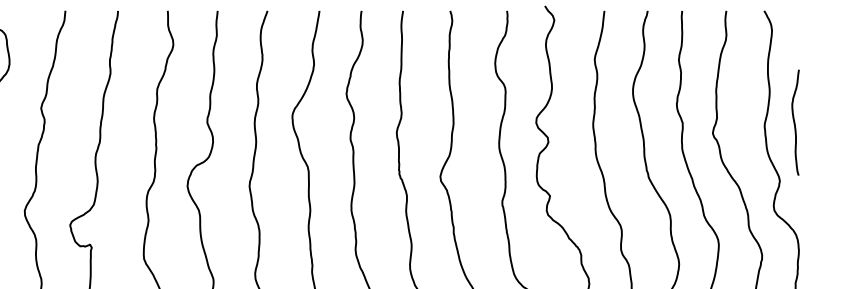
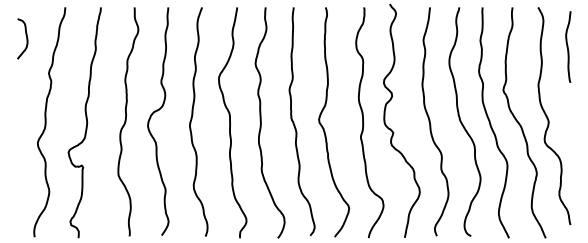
curve: (795, 121) -> (568, 46), moved

